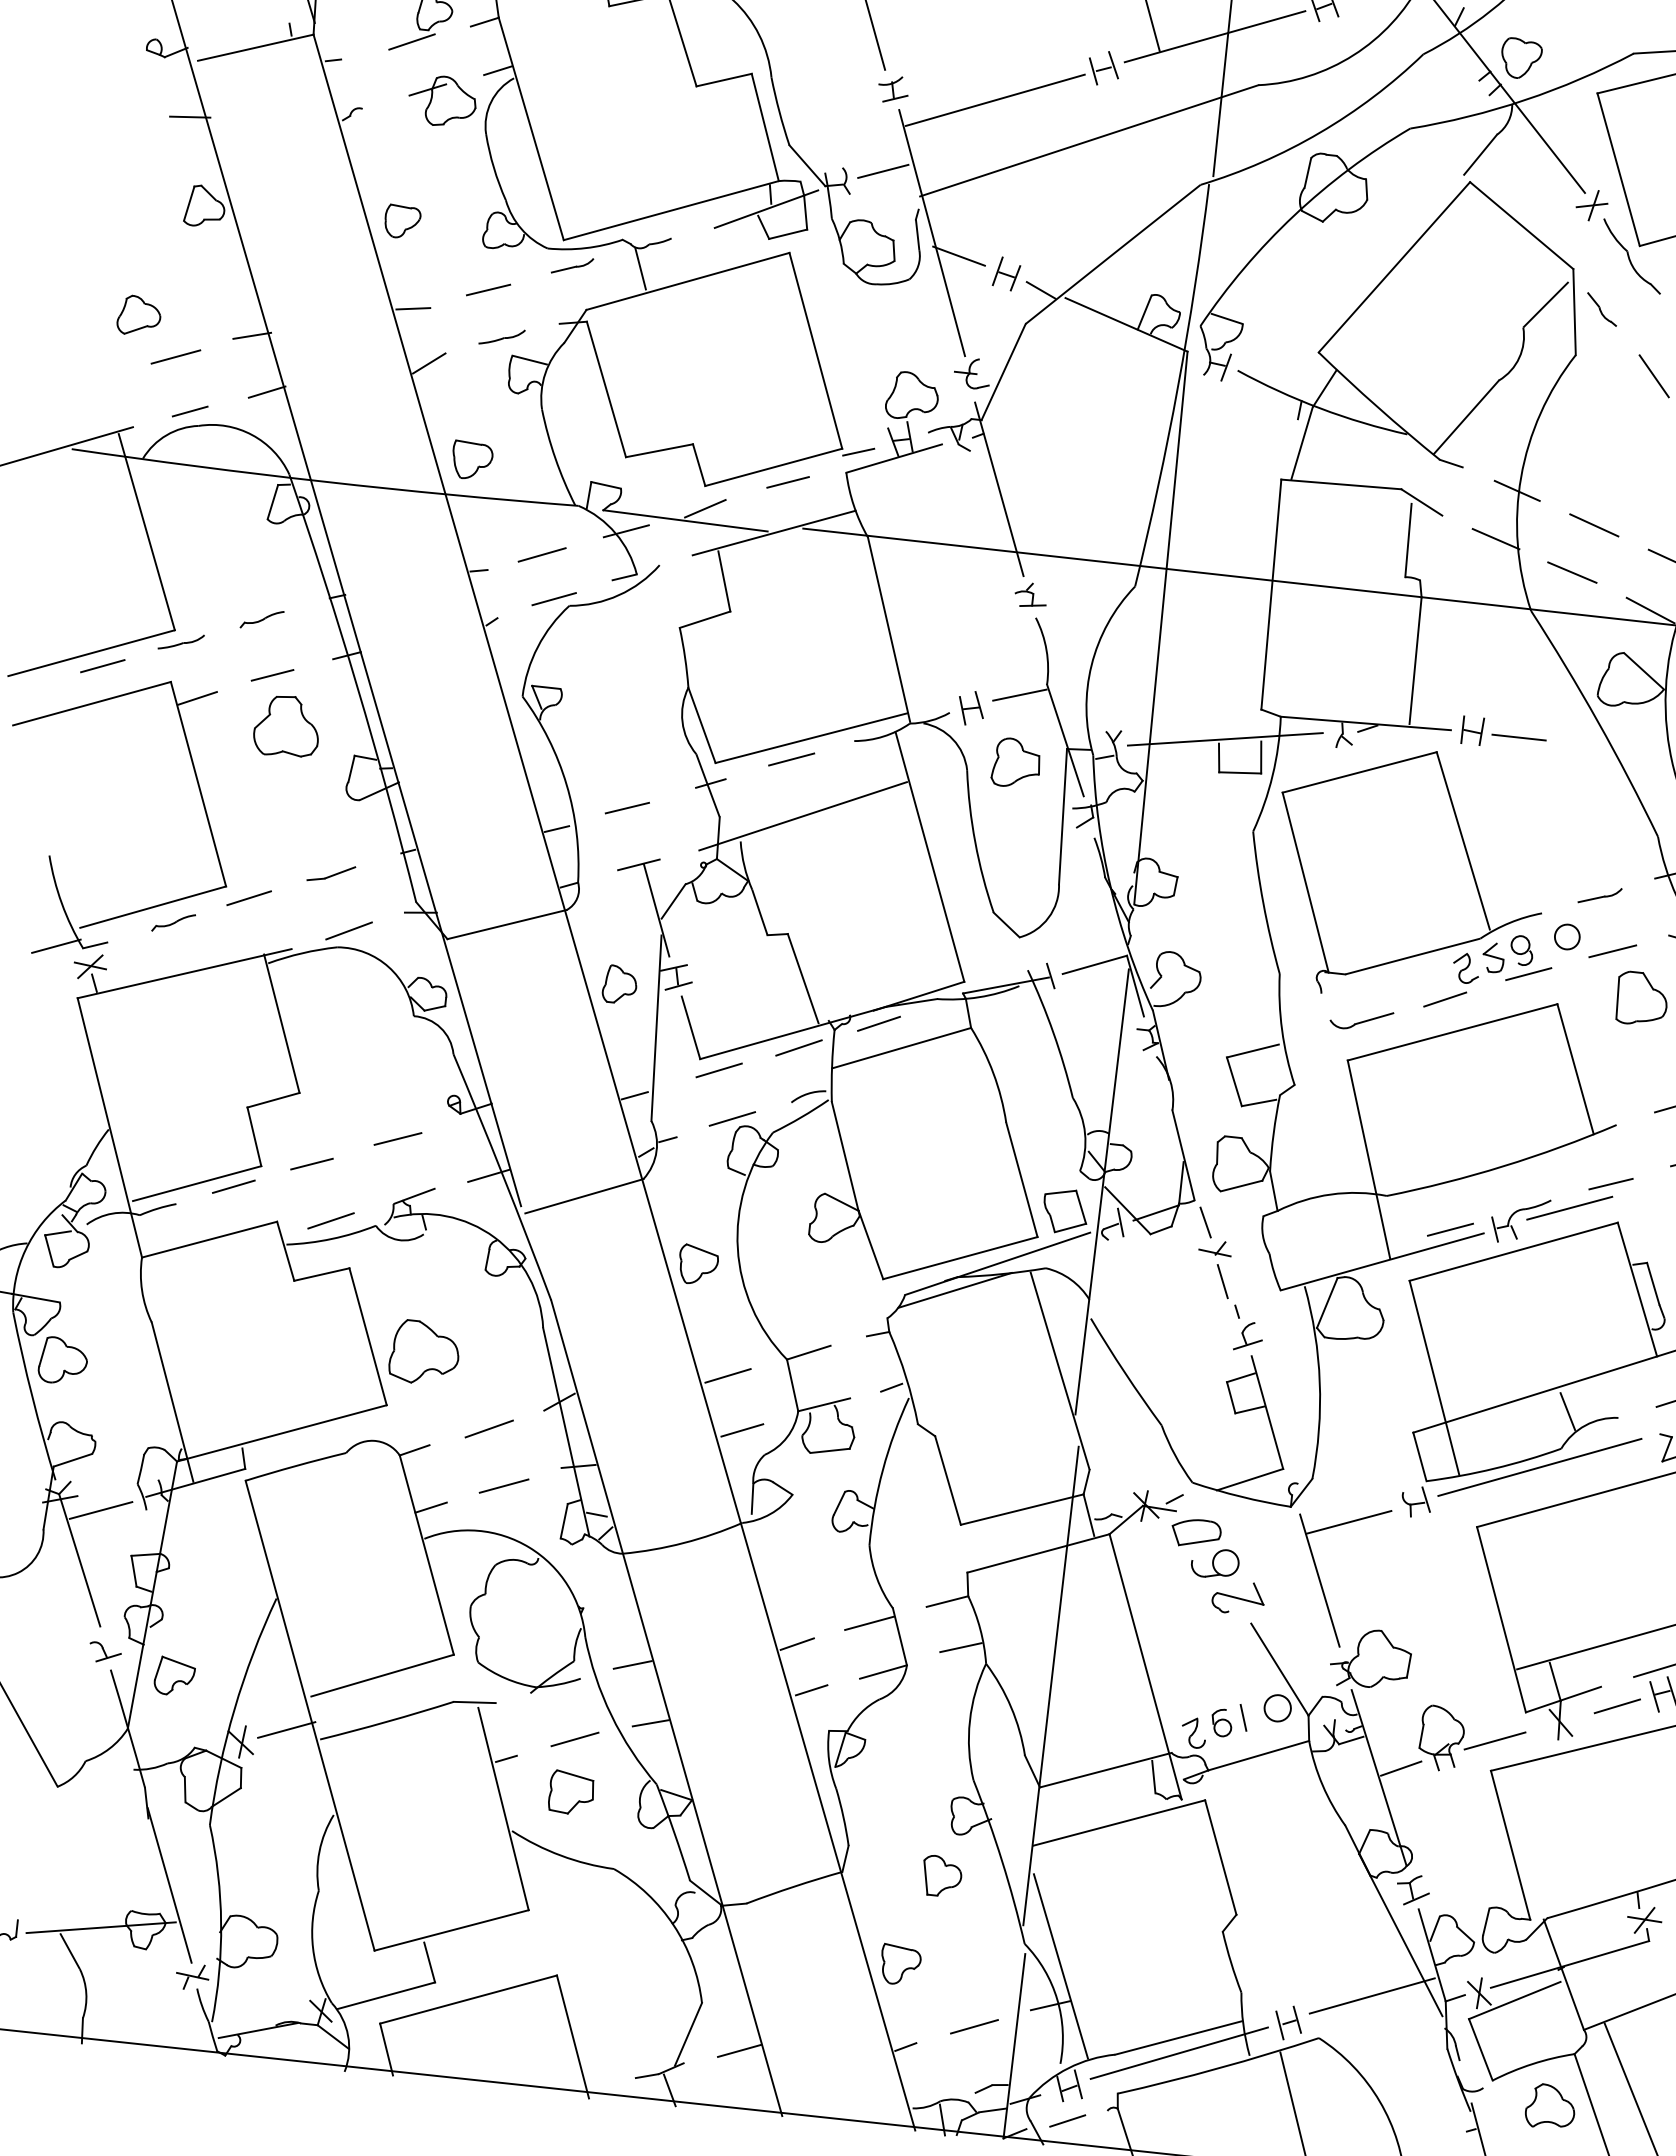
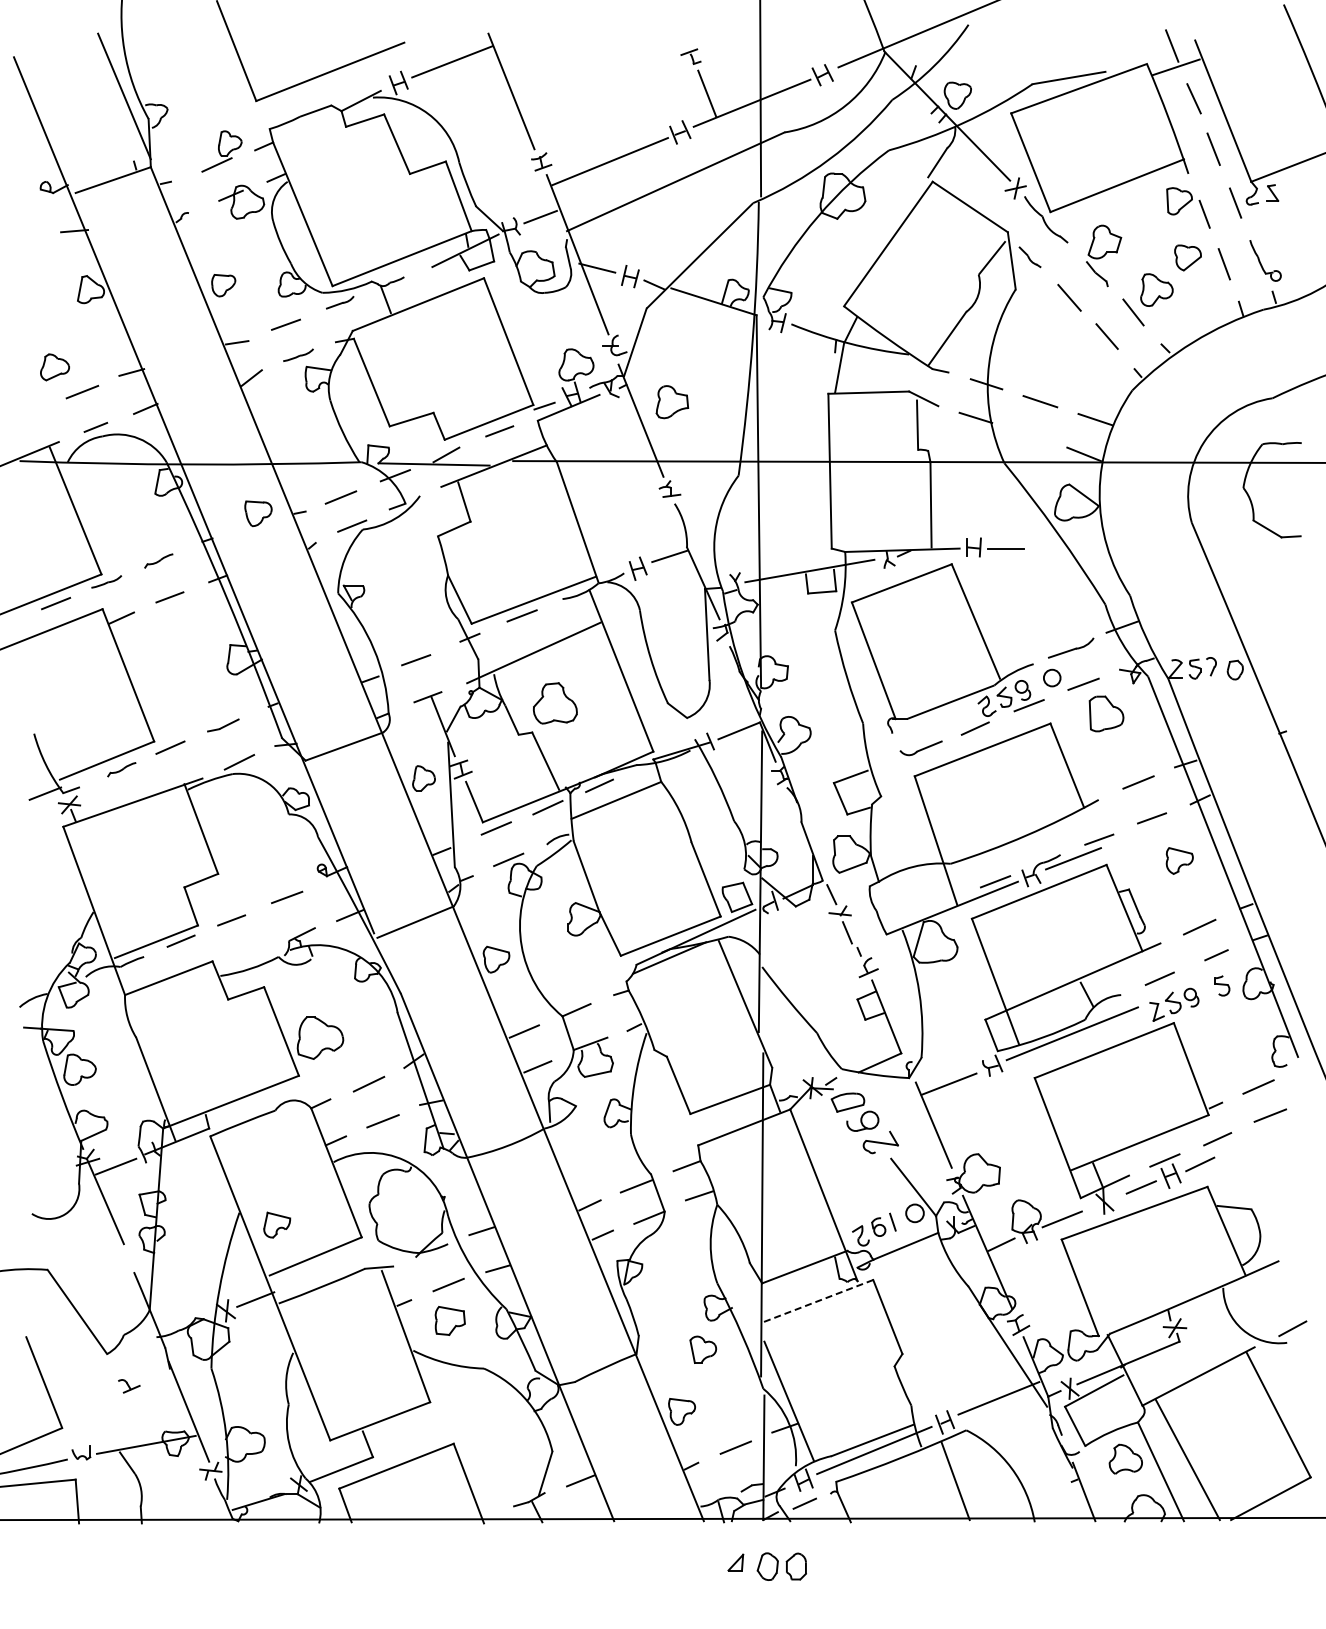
part: (472, 460) -> (258, 513), moved
line: (1572, 572) -> (1029, 434), removed
part: (287, 726) -> (555, 703), moved
part: (1016, 763) -> (672, 402), moved
part: (1599, 894) -> (1070, 647), size x1.6
line: (331, 1220) -> (248, 956), removed
part: (105, 1653) -> (129, 1386), moved
part: (175, 1675) -> (277, 1224), moved
line: (1119, 1823) -> (817, 1301), solid -> dashed

